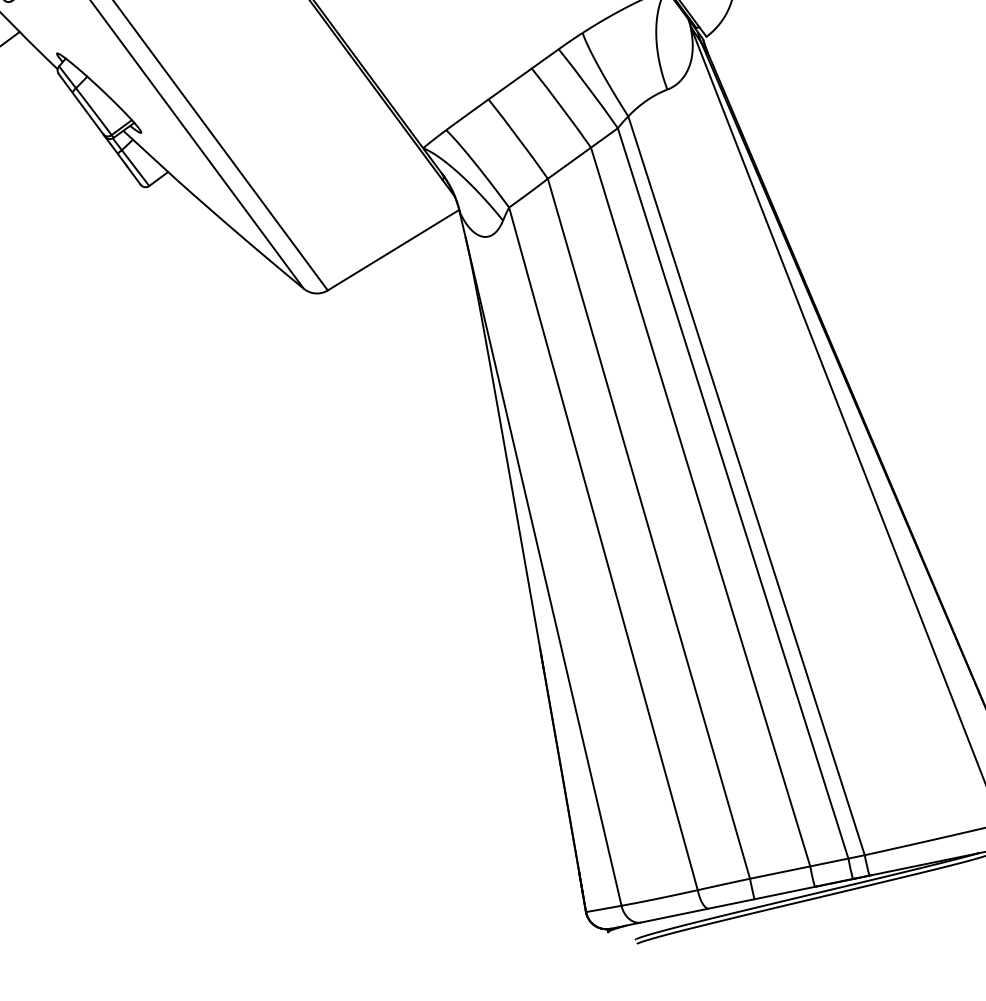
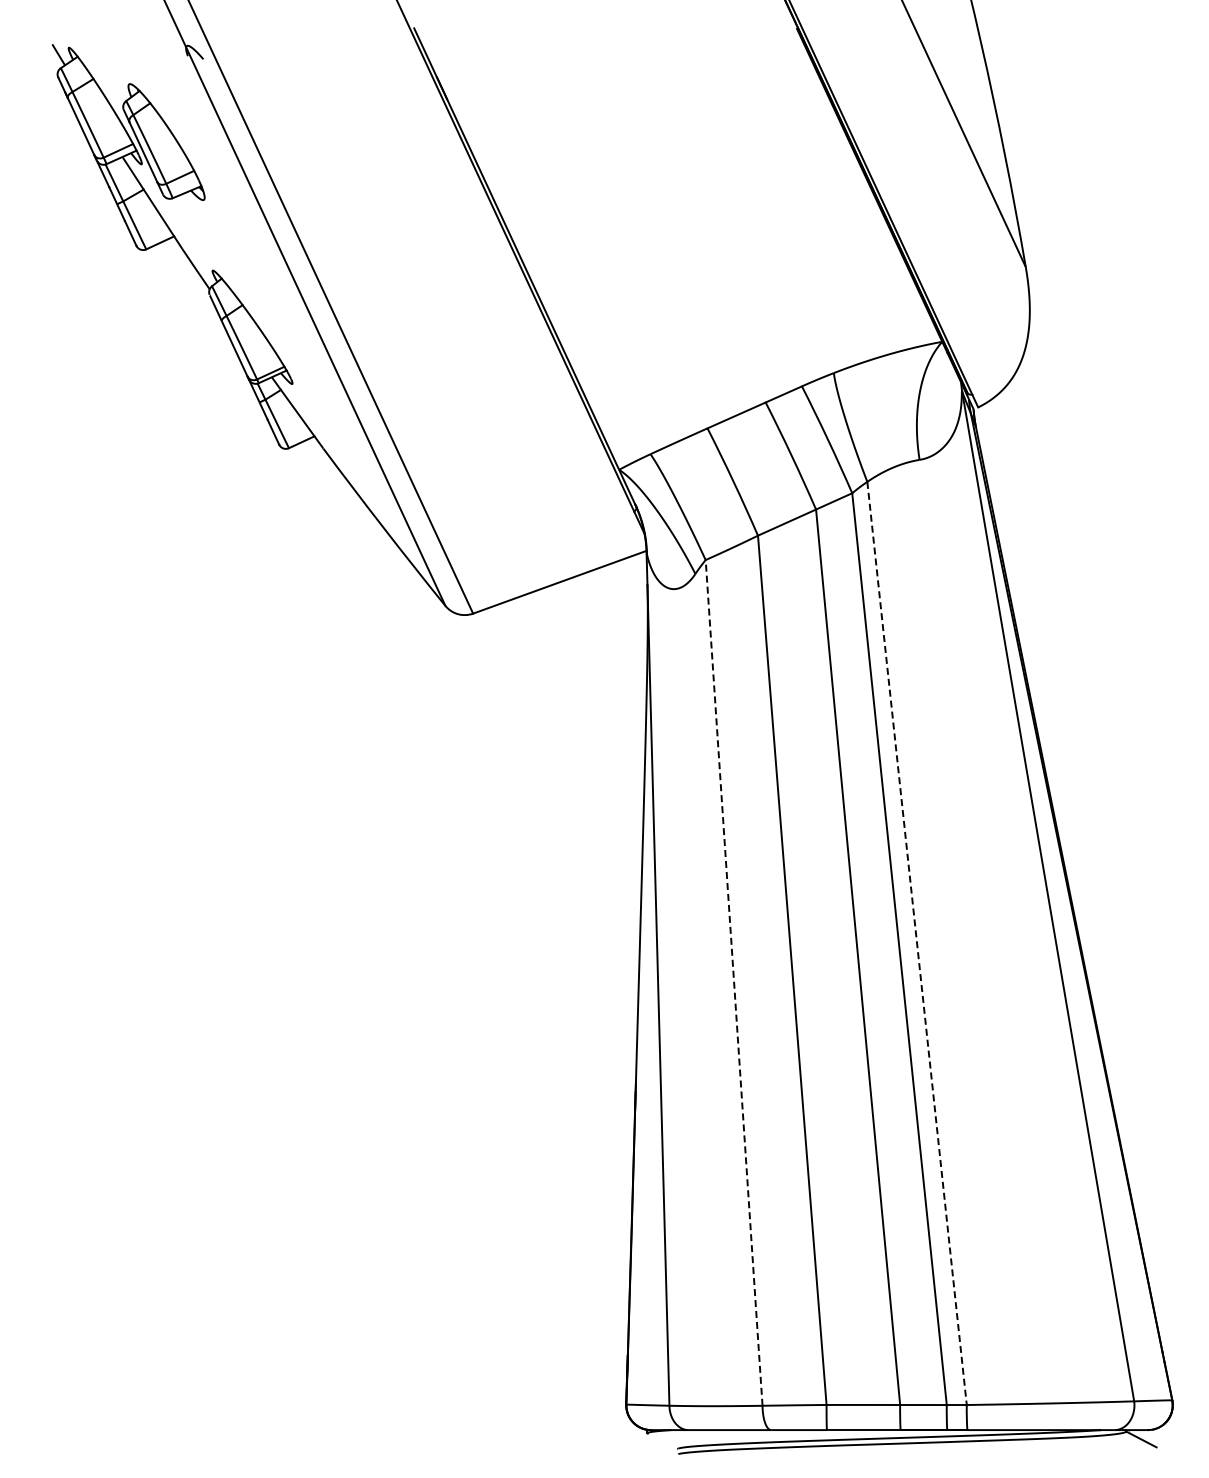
line: (746, 485) -> (917, 943), solid -> dashed
line: (603, 548) -> (734, 982), solid -> dashed

